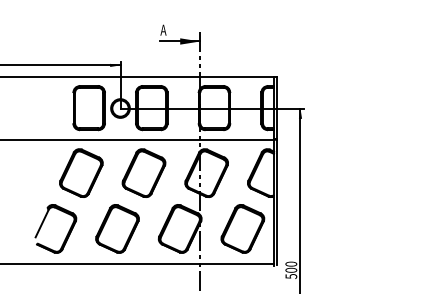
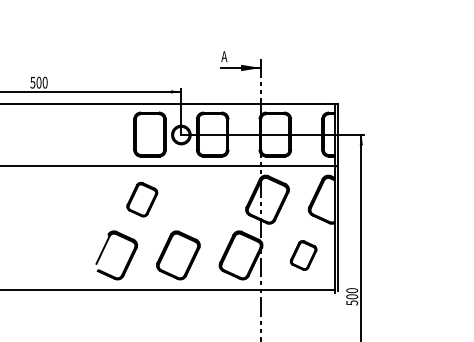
part: (81, 173) -> (142, 199), size x0.7
part: (143, 173) -> (204, 199), removed
part: (242, 229) -> (303, 255), size x0.6

